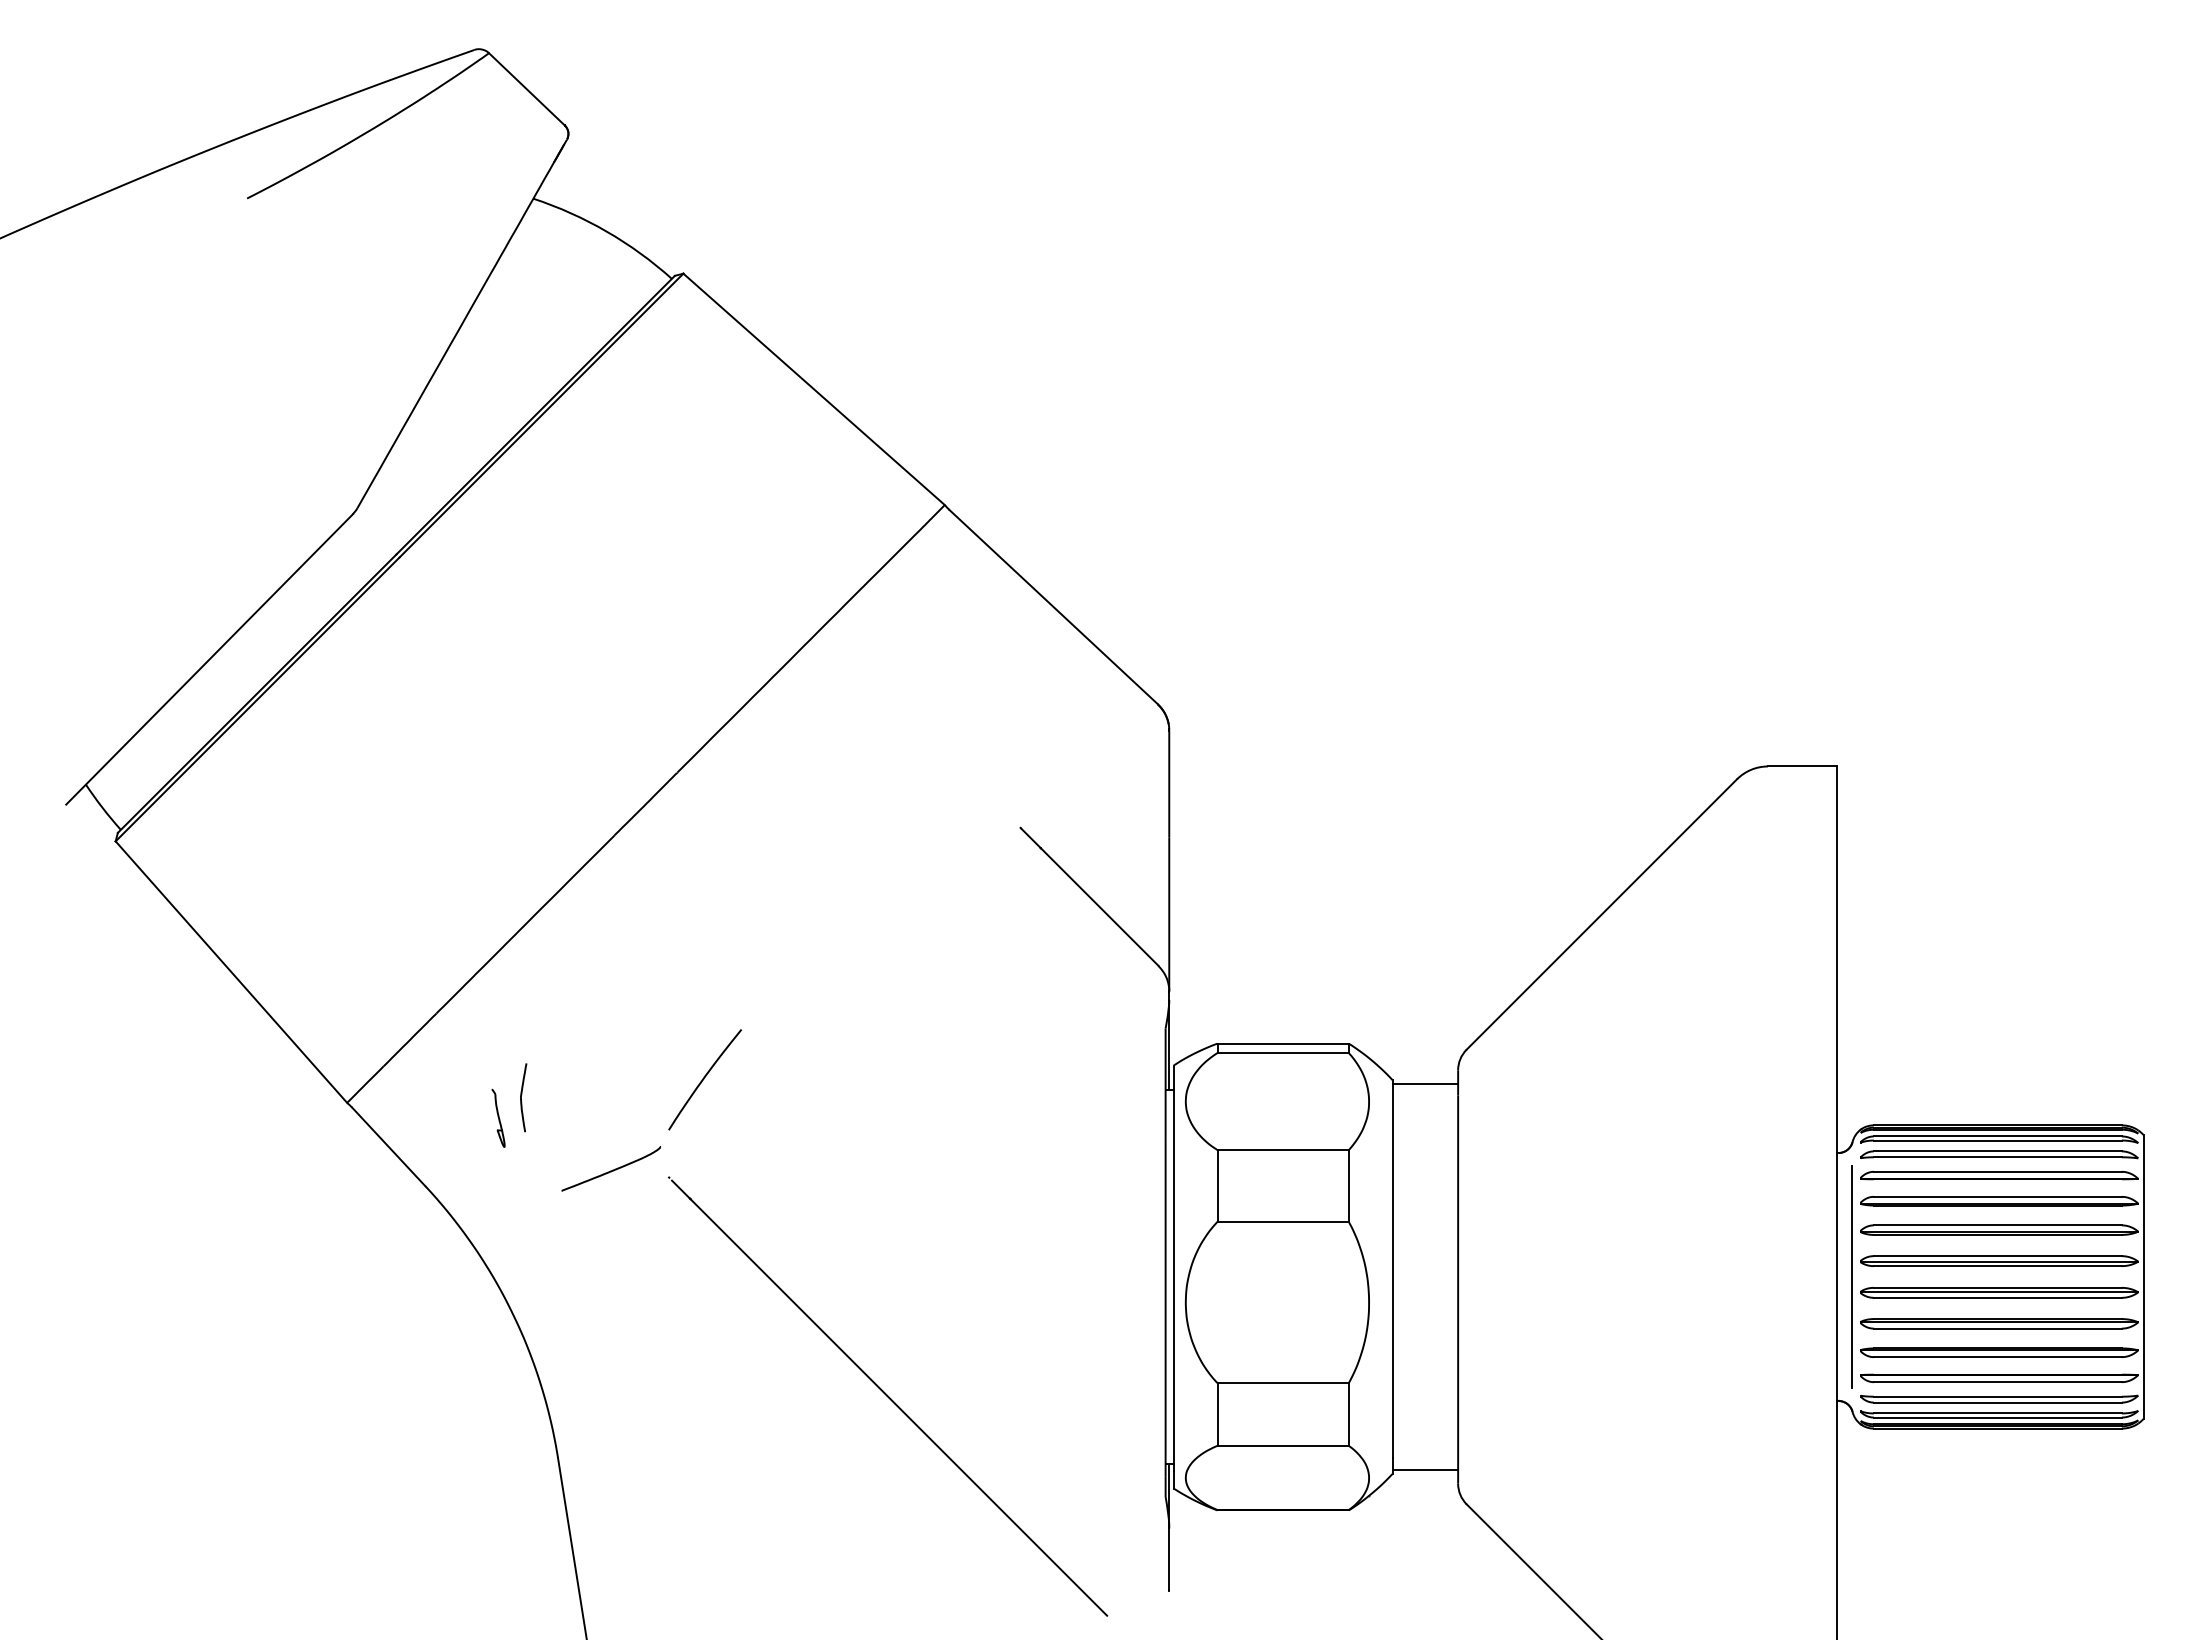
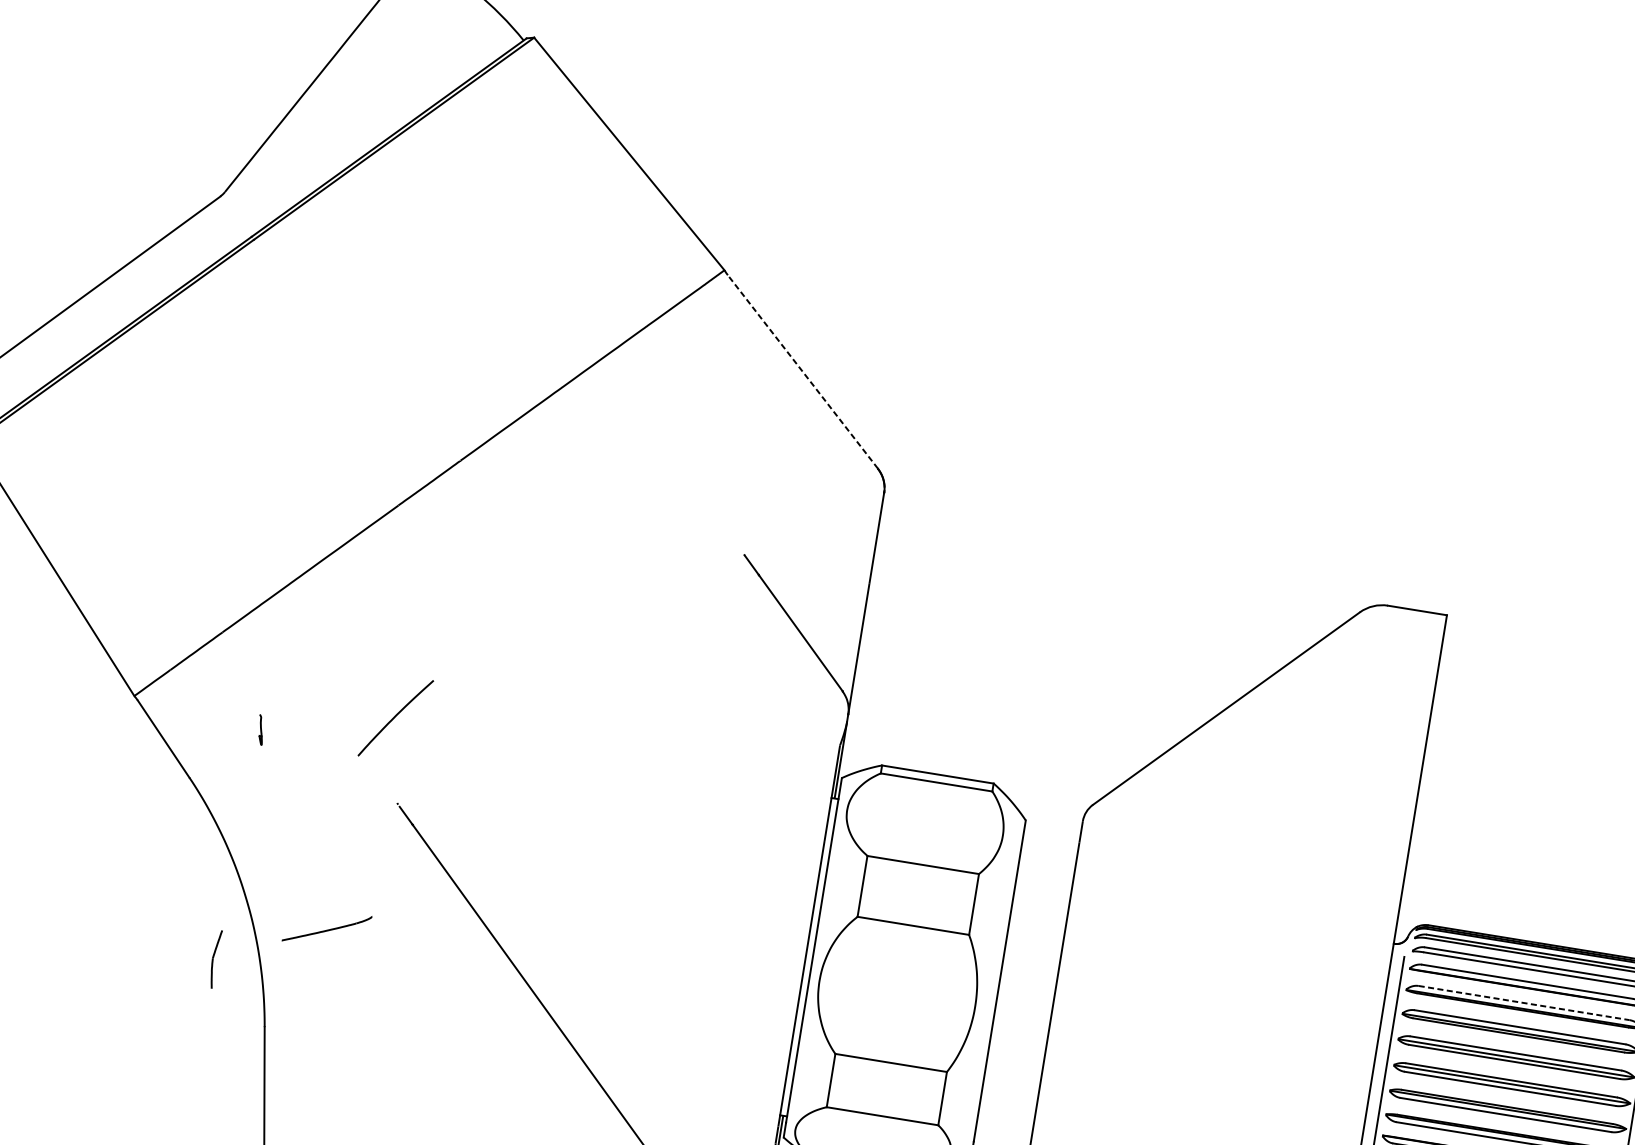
line: (1053, 606) -> (802, 371), solid -> dashed
curve: (704, 1079) -> (395, 717), moved
line: (1425, 1084) -> (1053, 828), removed
part: (523, 1097) -> (215, 959), moved
part: (498, 1117) -> (260, 729), size x0.6
part: (610, 1168) -> (326, 928), moved
line: (1997, 1196) -> (1523, 1002), solid -> dashed

